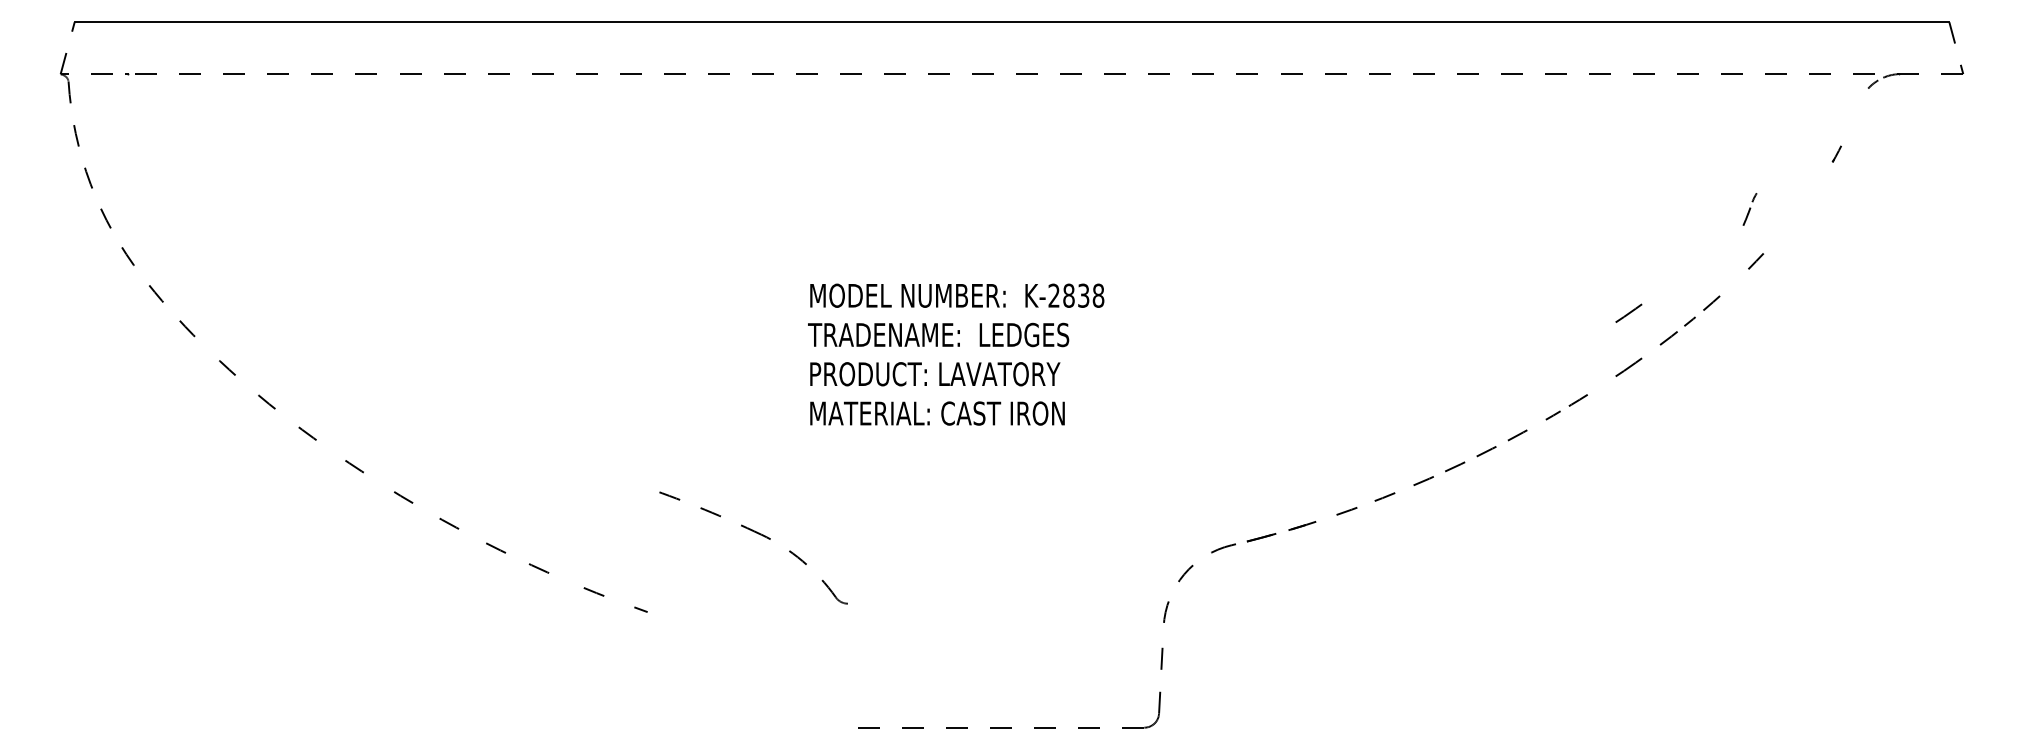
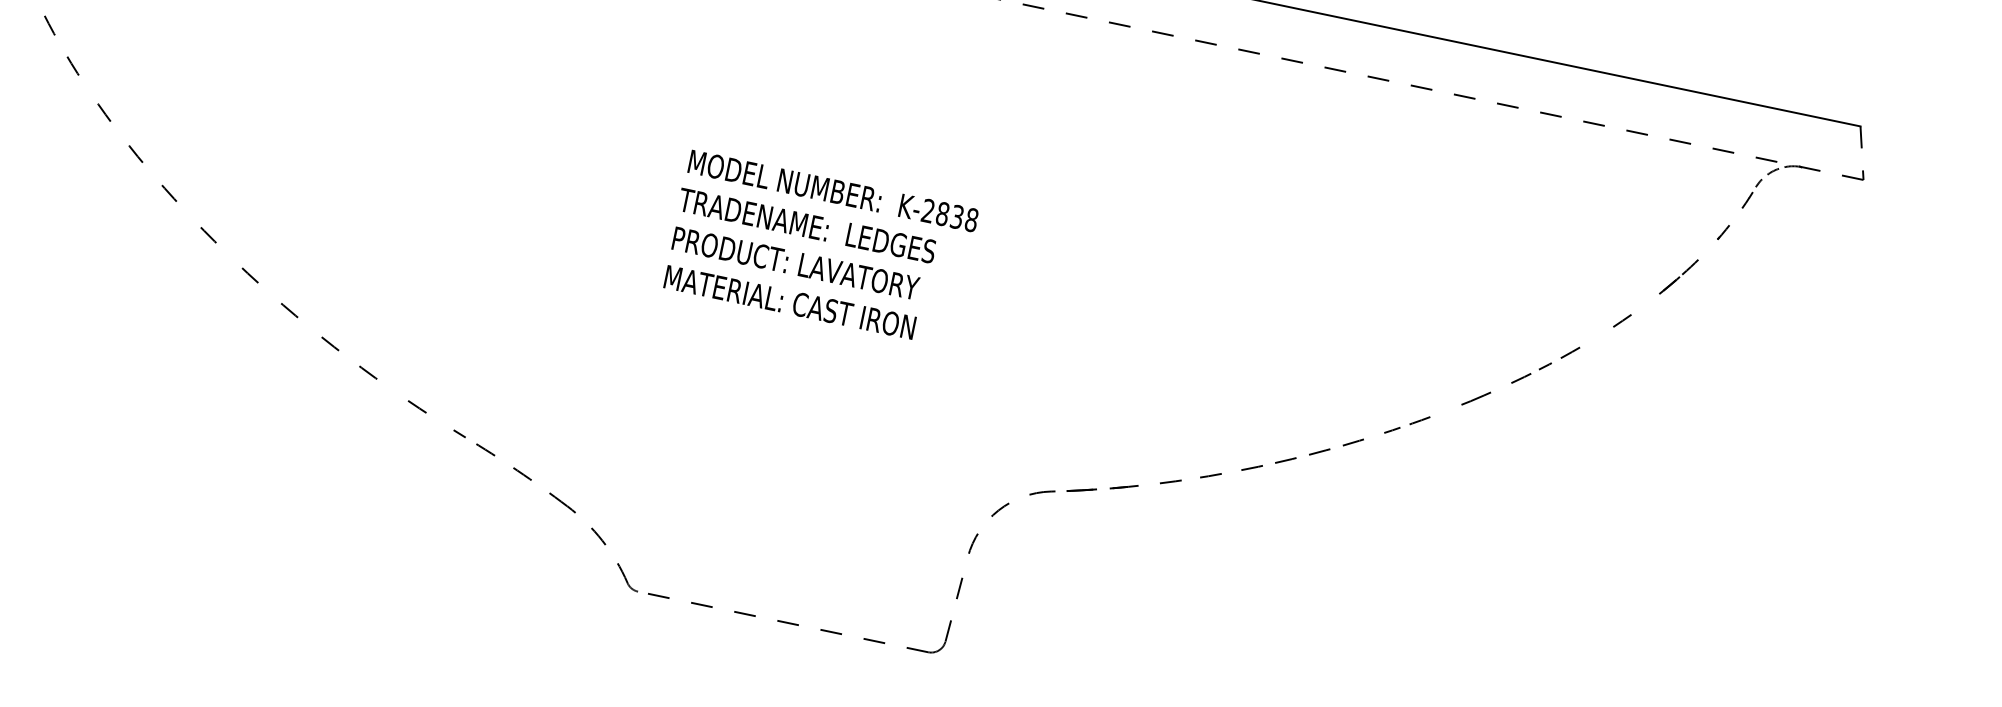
line: (1802, 206) -> (1679, 276), added
part: (1749, 209) -> (1751, 193), moved
line: (1628, 312) -> (1487, 344), removed
part: (760, 535) -> (566, 507), moved

